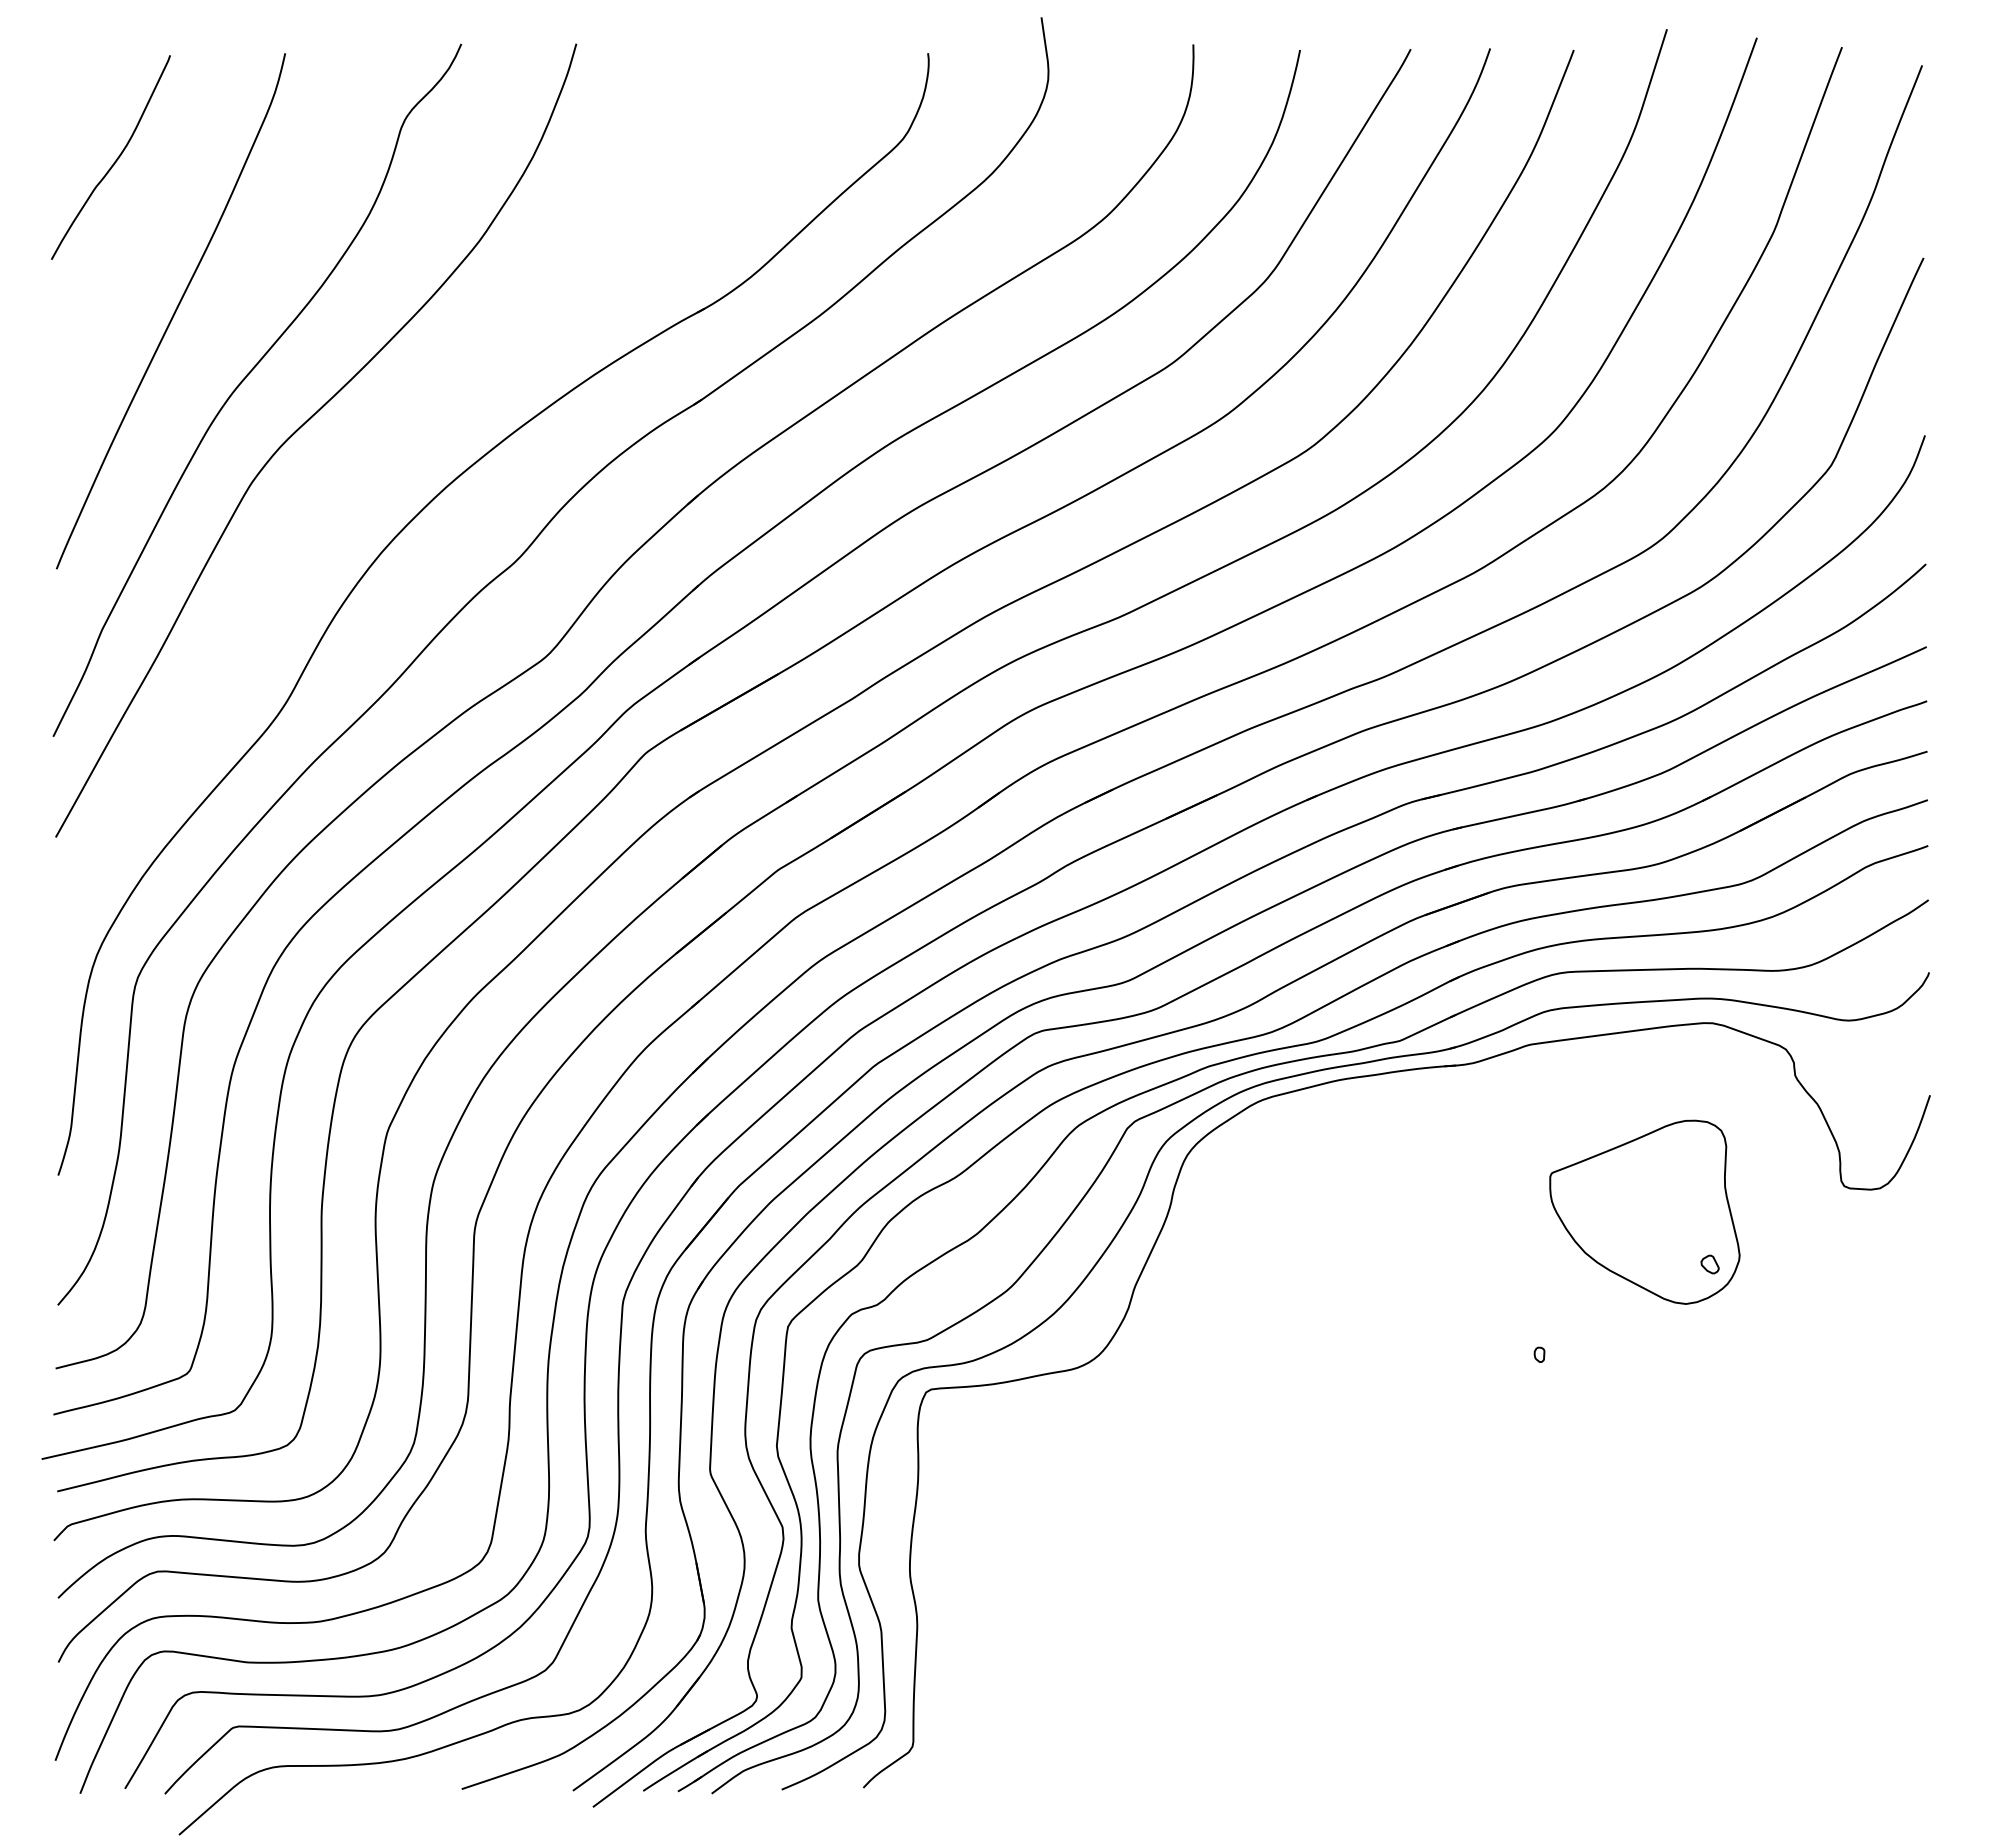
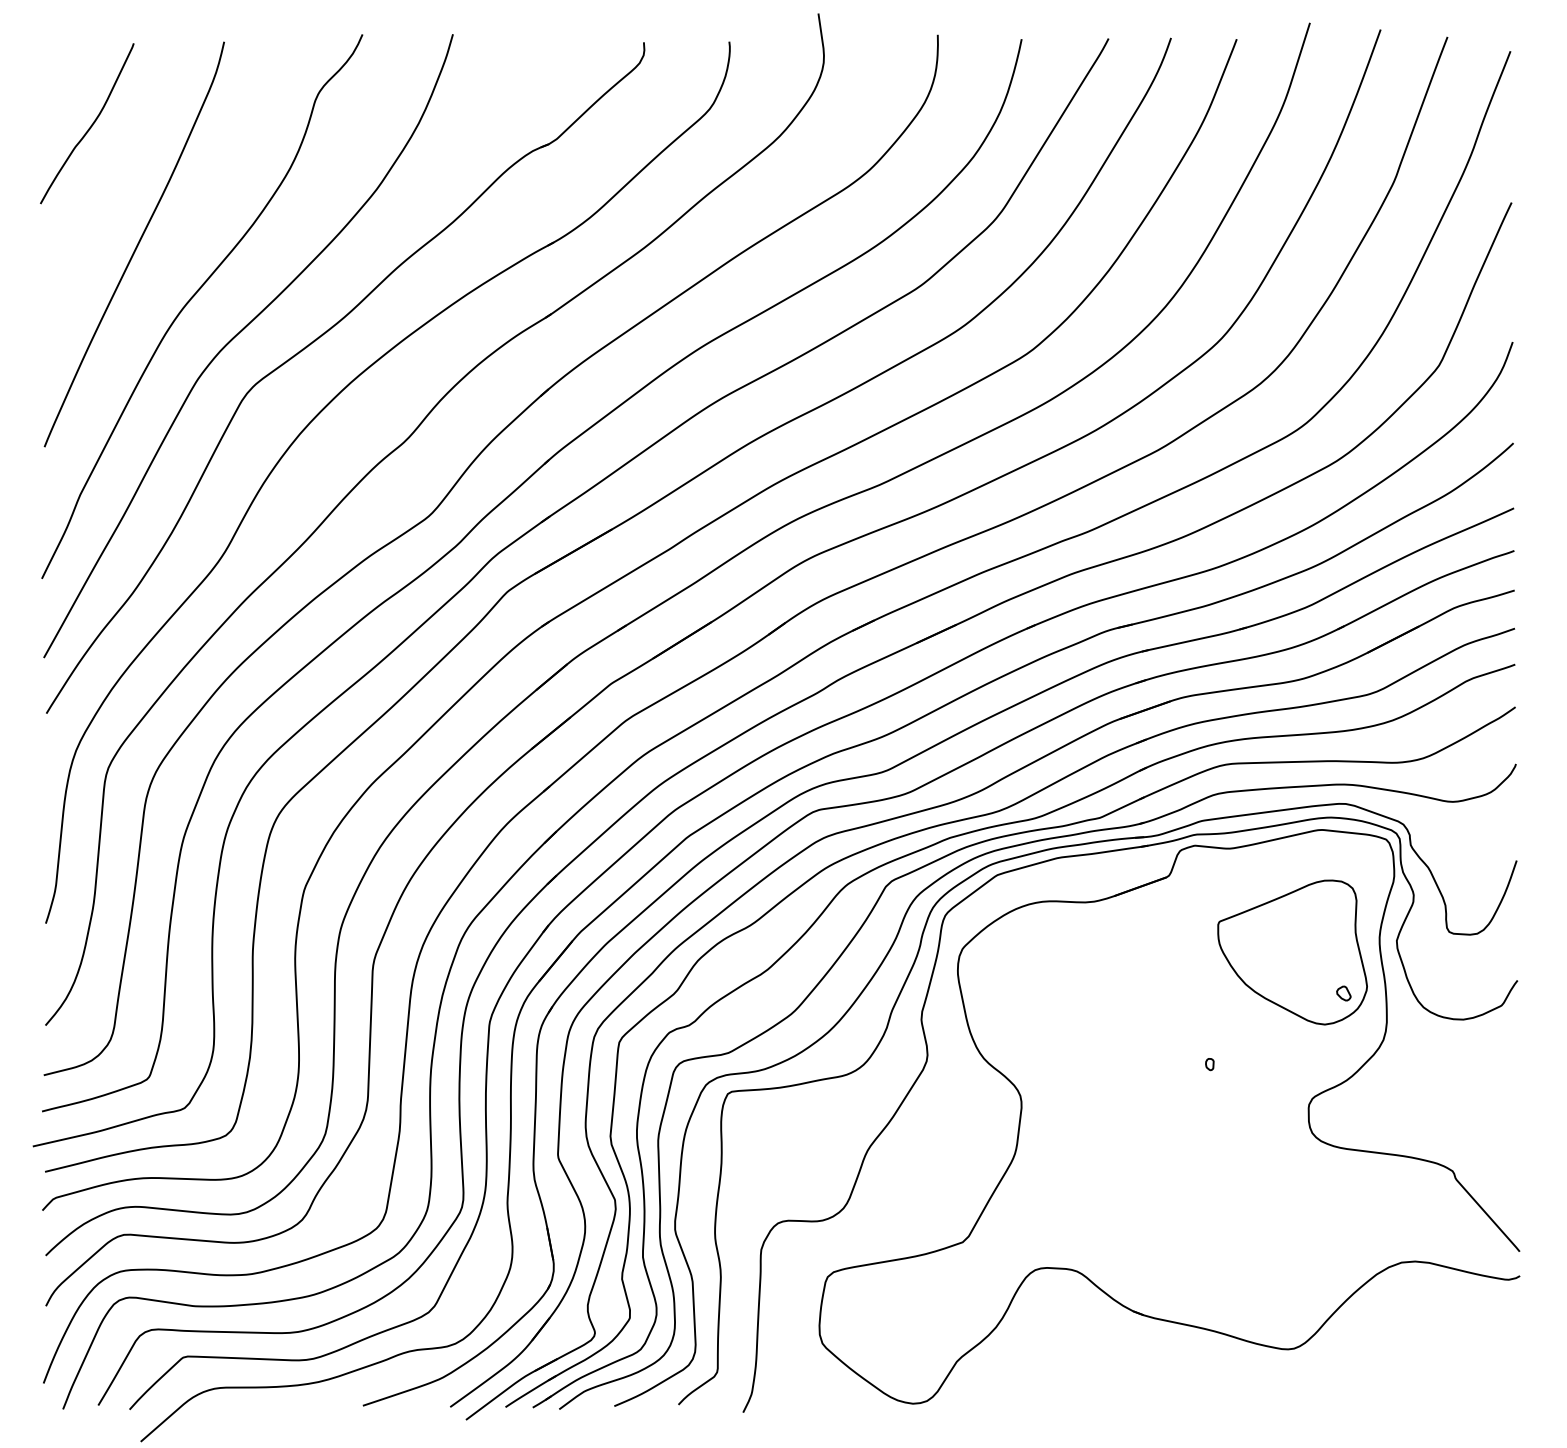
part: (401, 434) -> (315, 341), added
part: (1300, 1416) -> (1021, 1112), added

